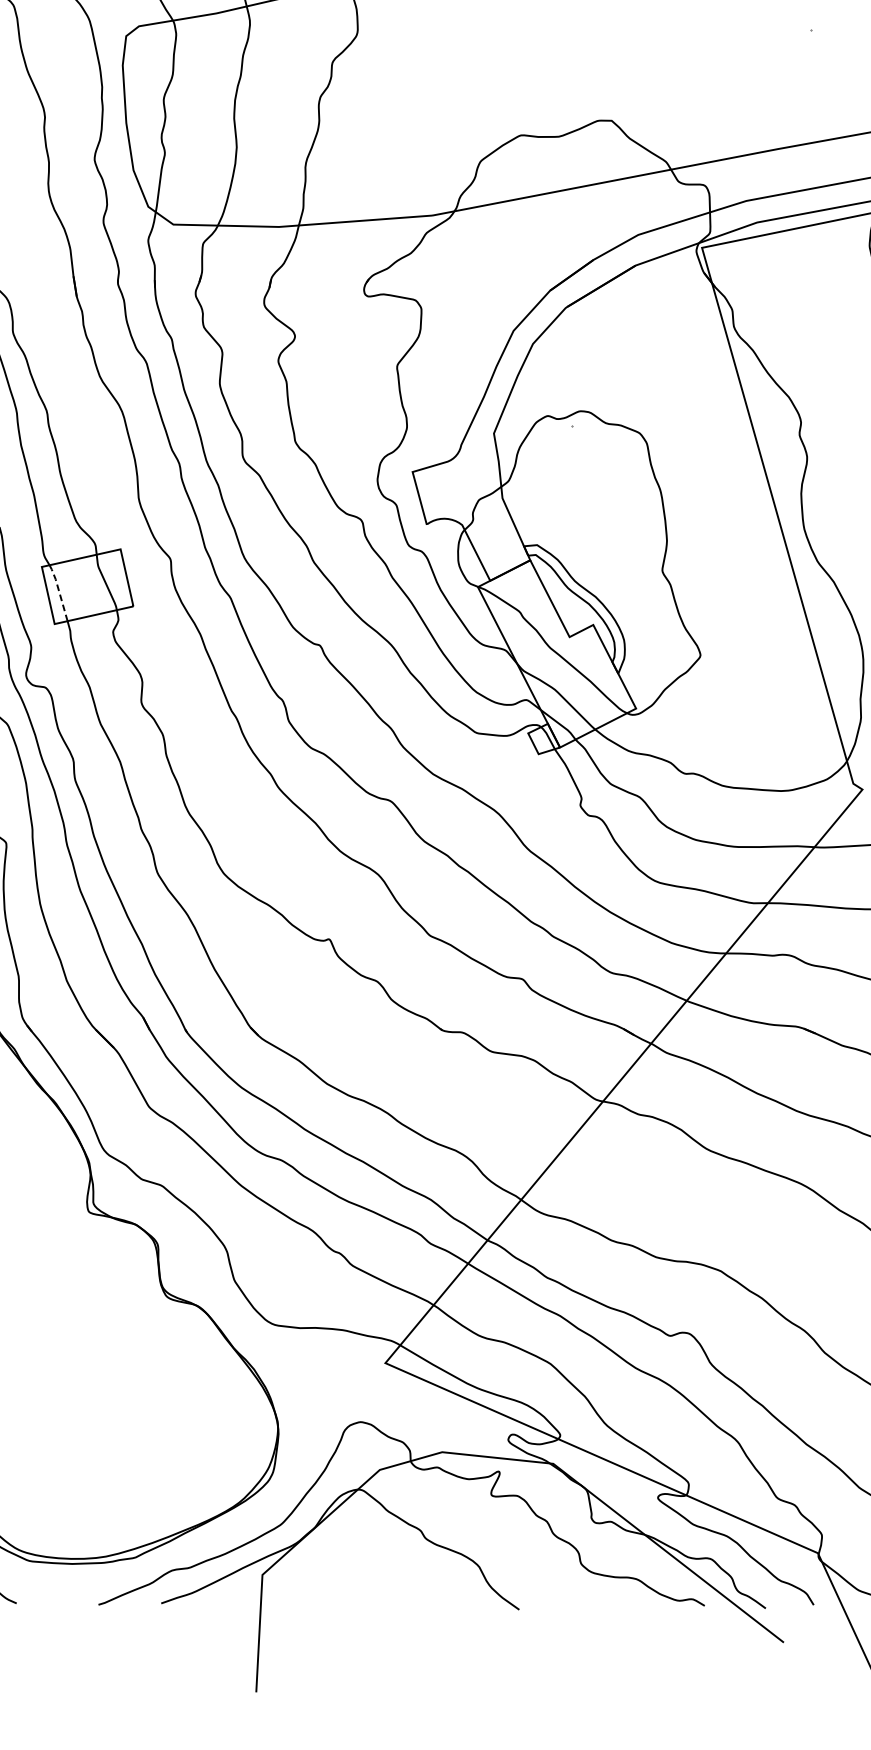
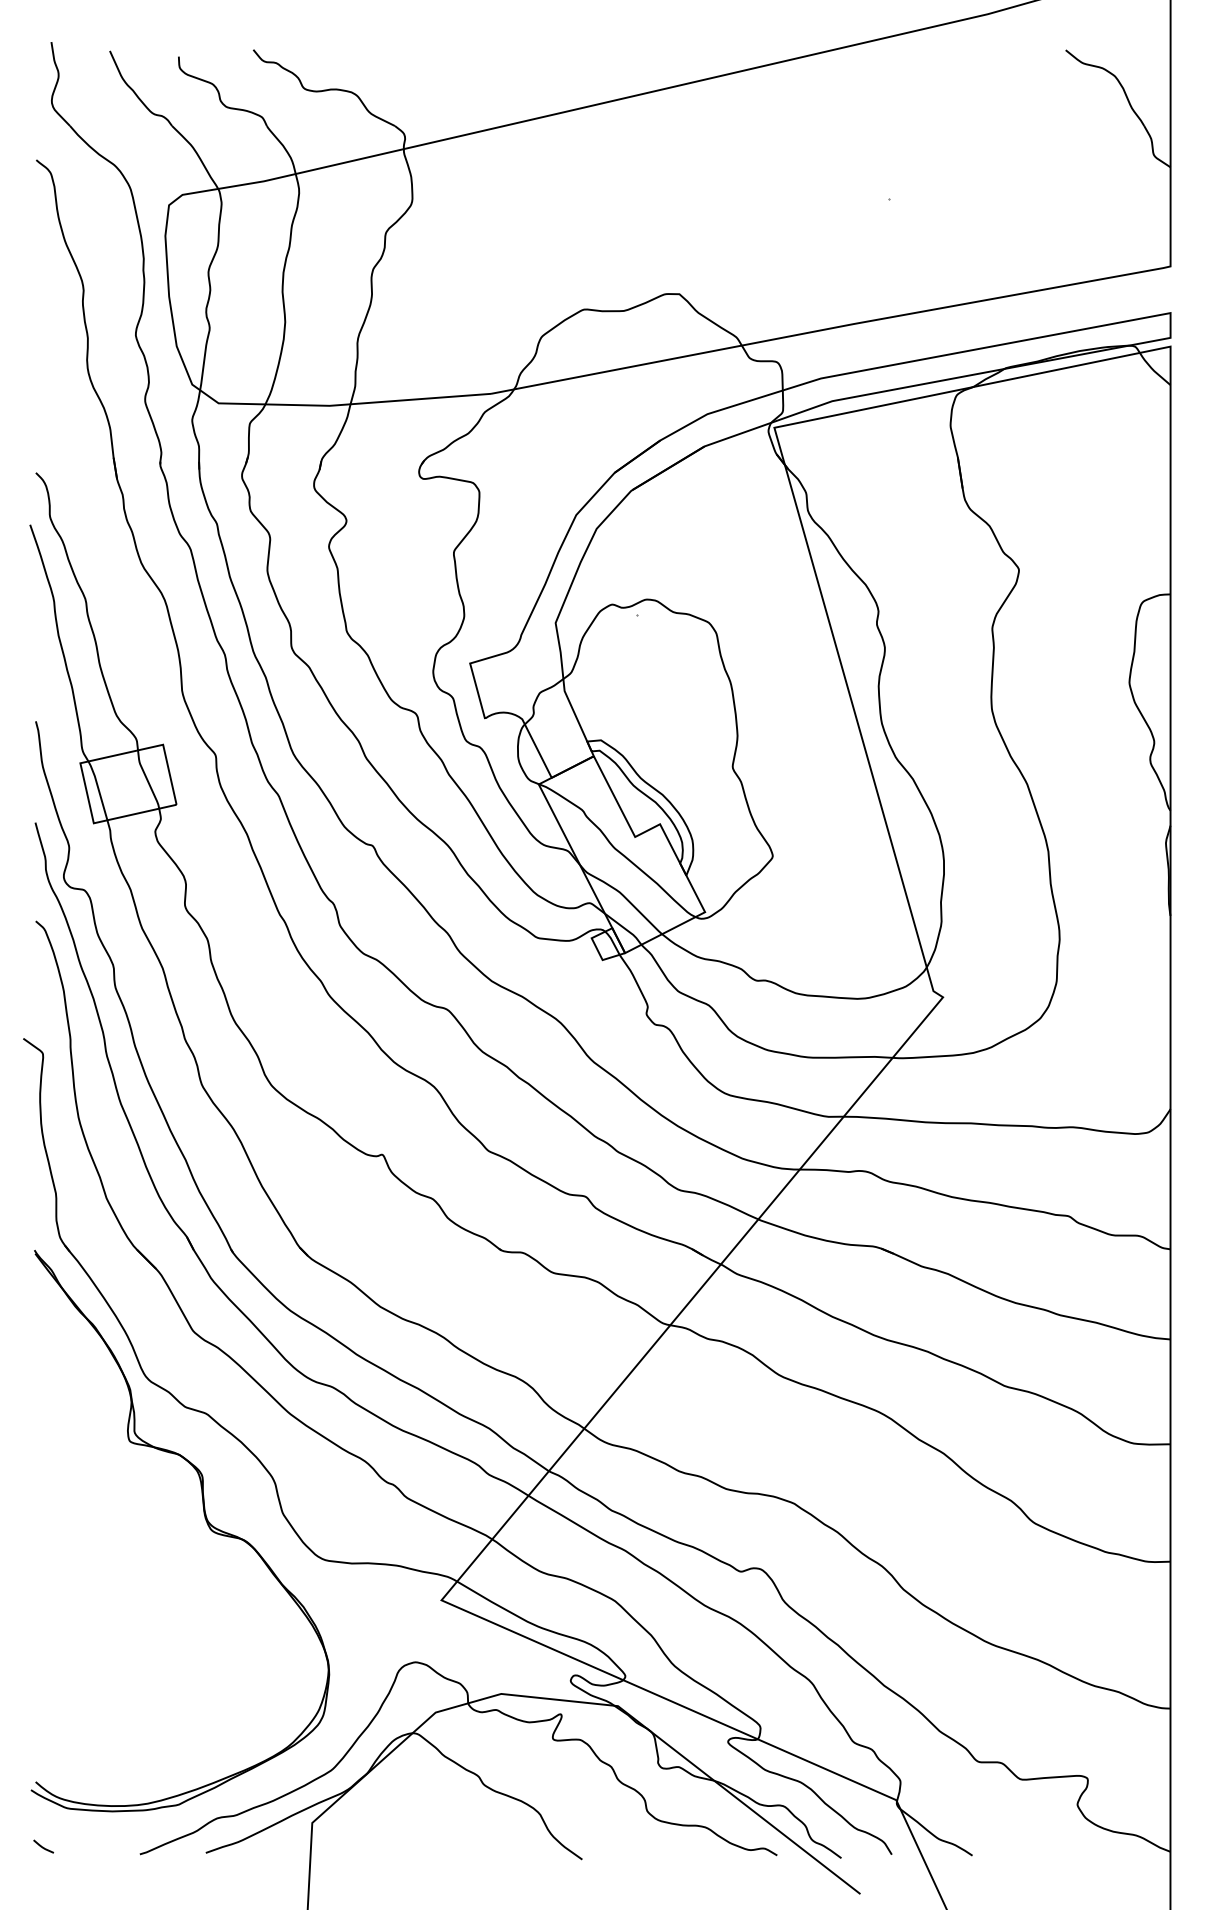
line: (59, 590) -> (98, 788), dashed -> solid

